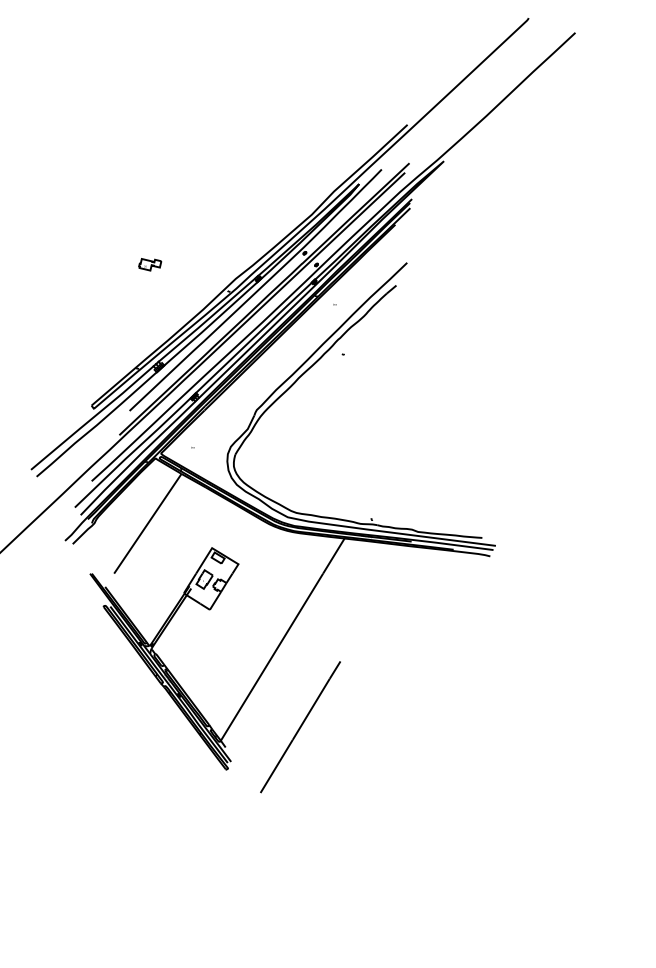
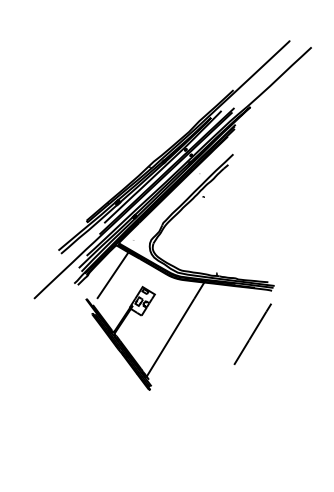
part: (149, 263) -> (113, 154), removed
line: (299, 725) -> (252, 333), moved

